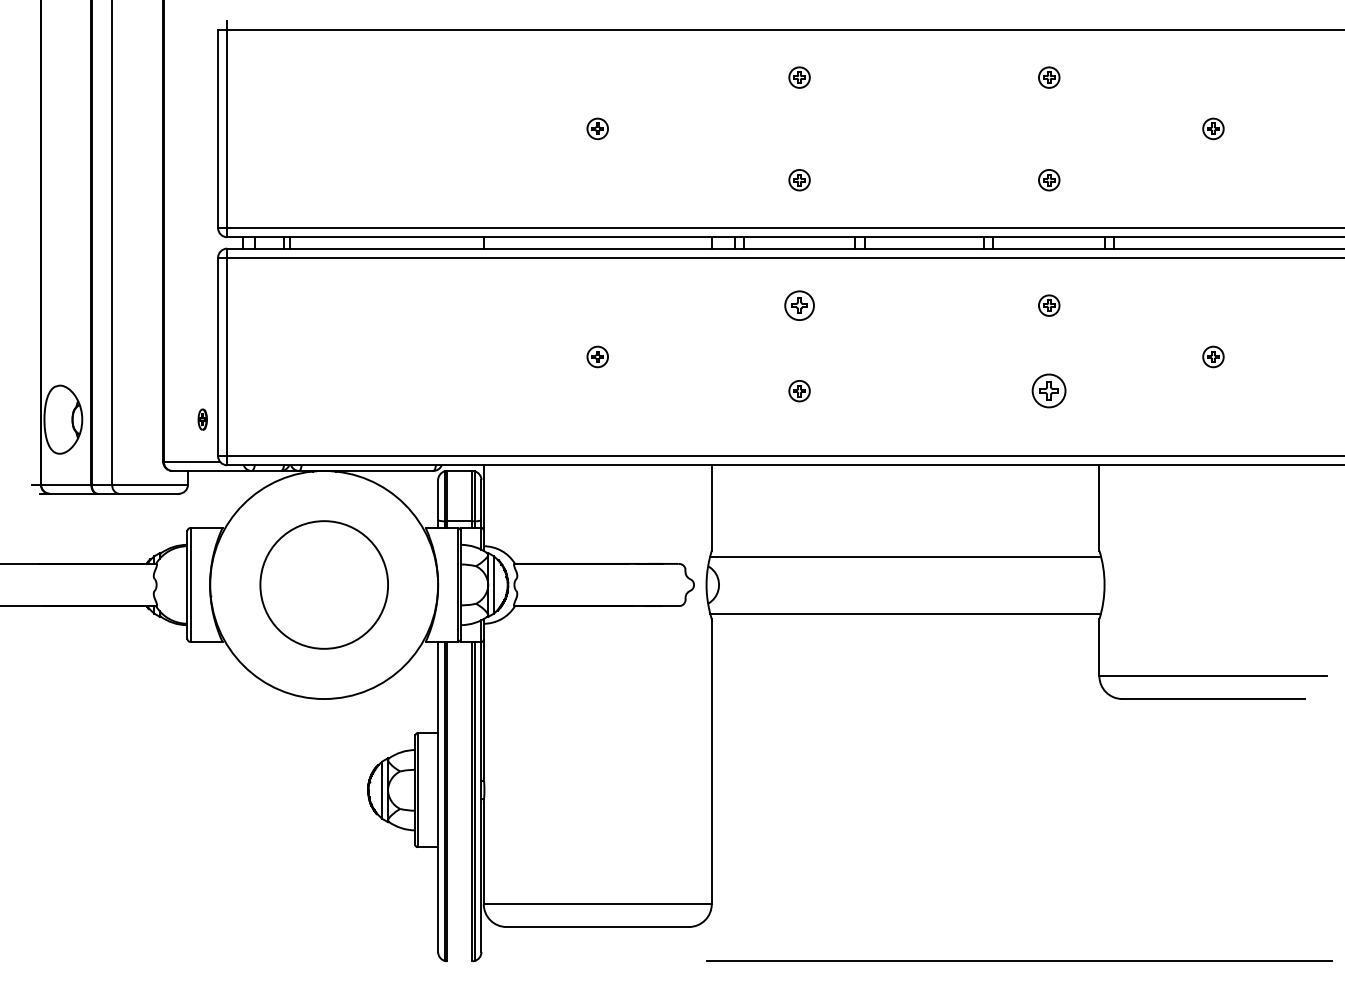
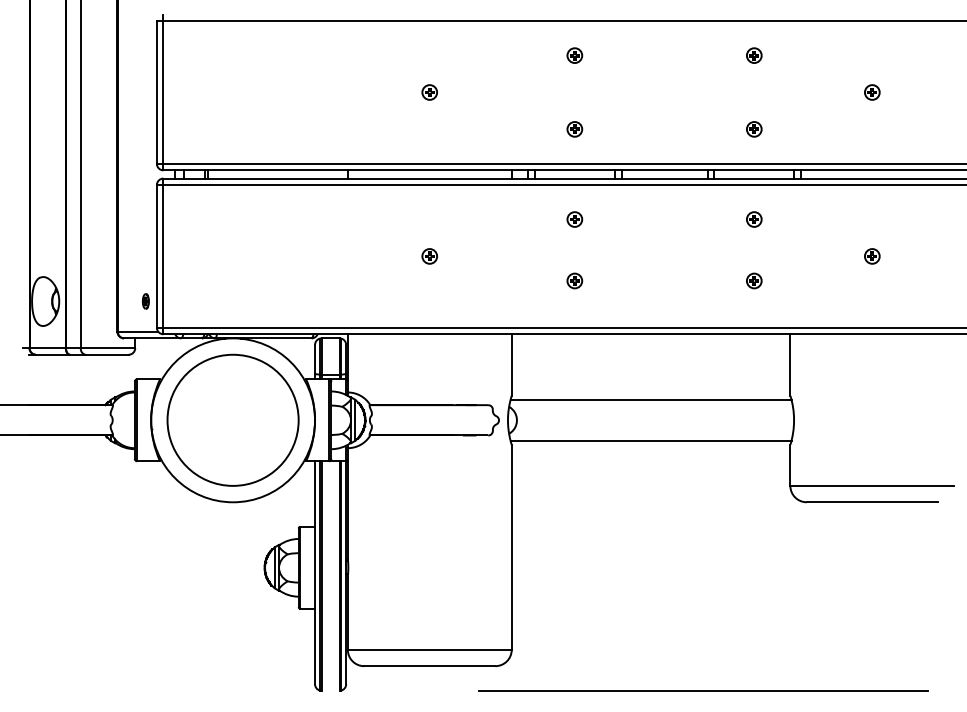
part: (799, 305) -> (574, 219), size x0.71
part: (1049, 391) -> (754, 281), size x0.62
circle: (324, 584) -> (233, 419), size x1.43
line: (1019, 960) -> (703, 690), moved

